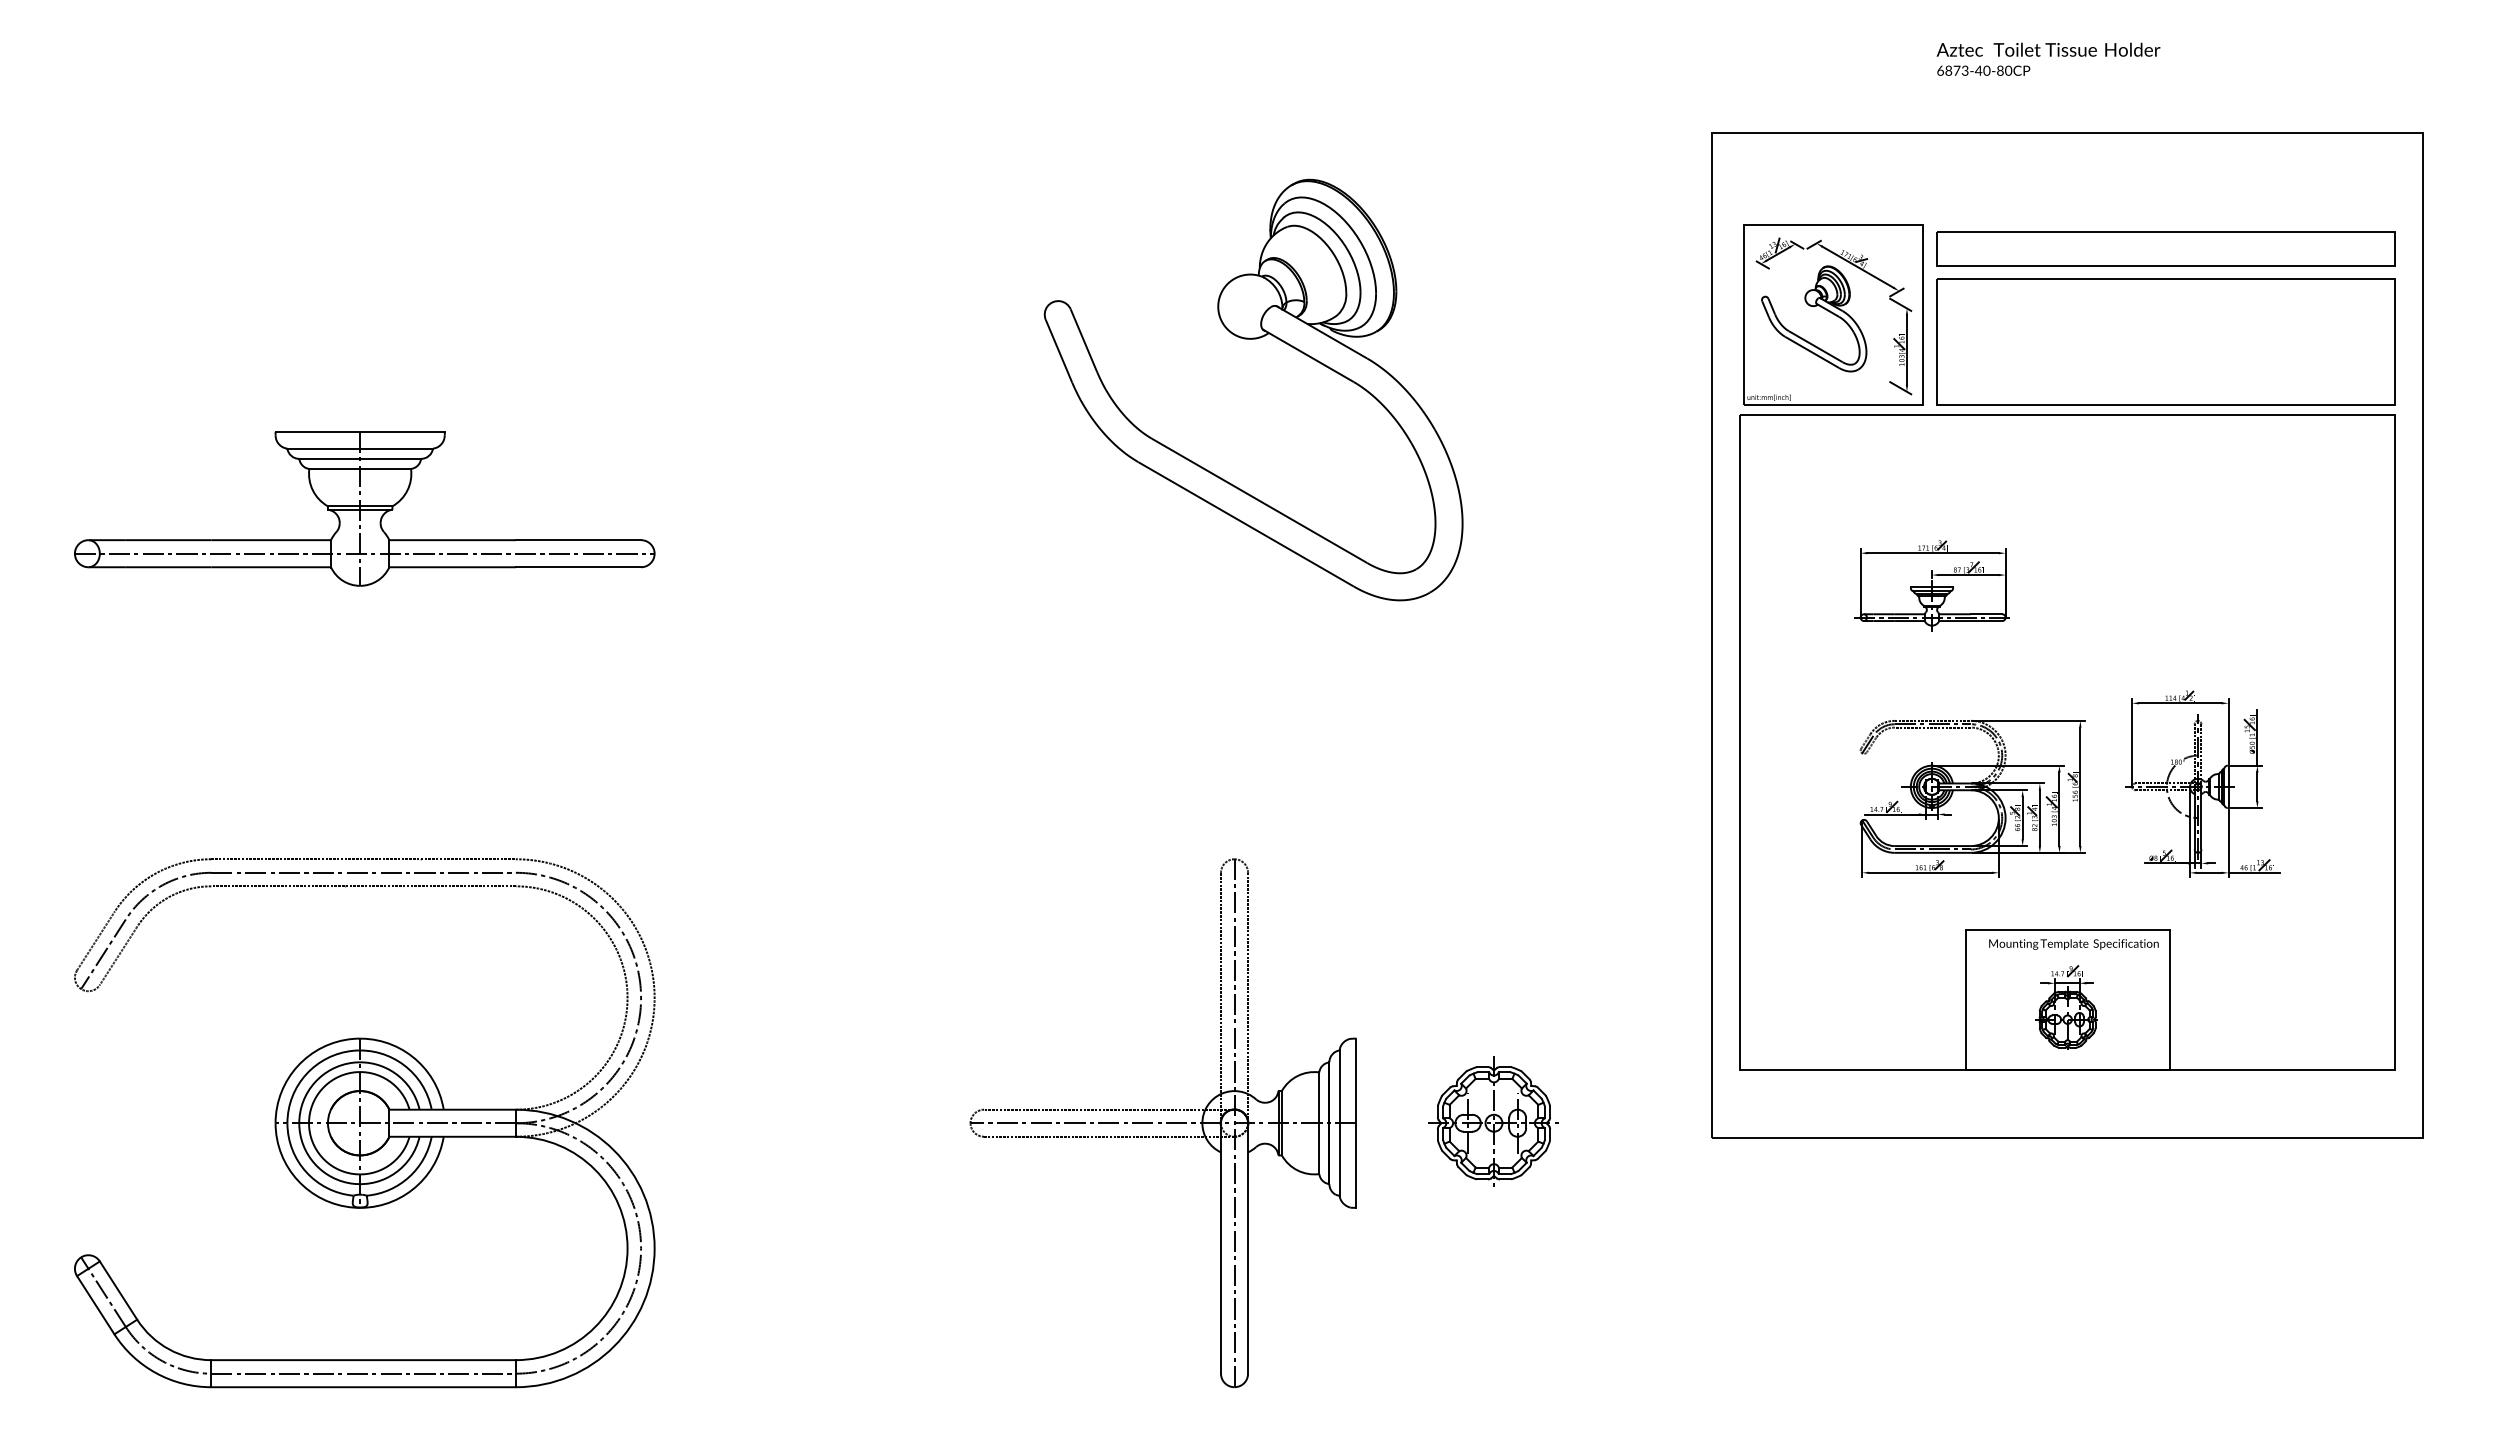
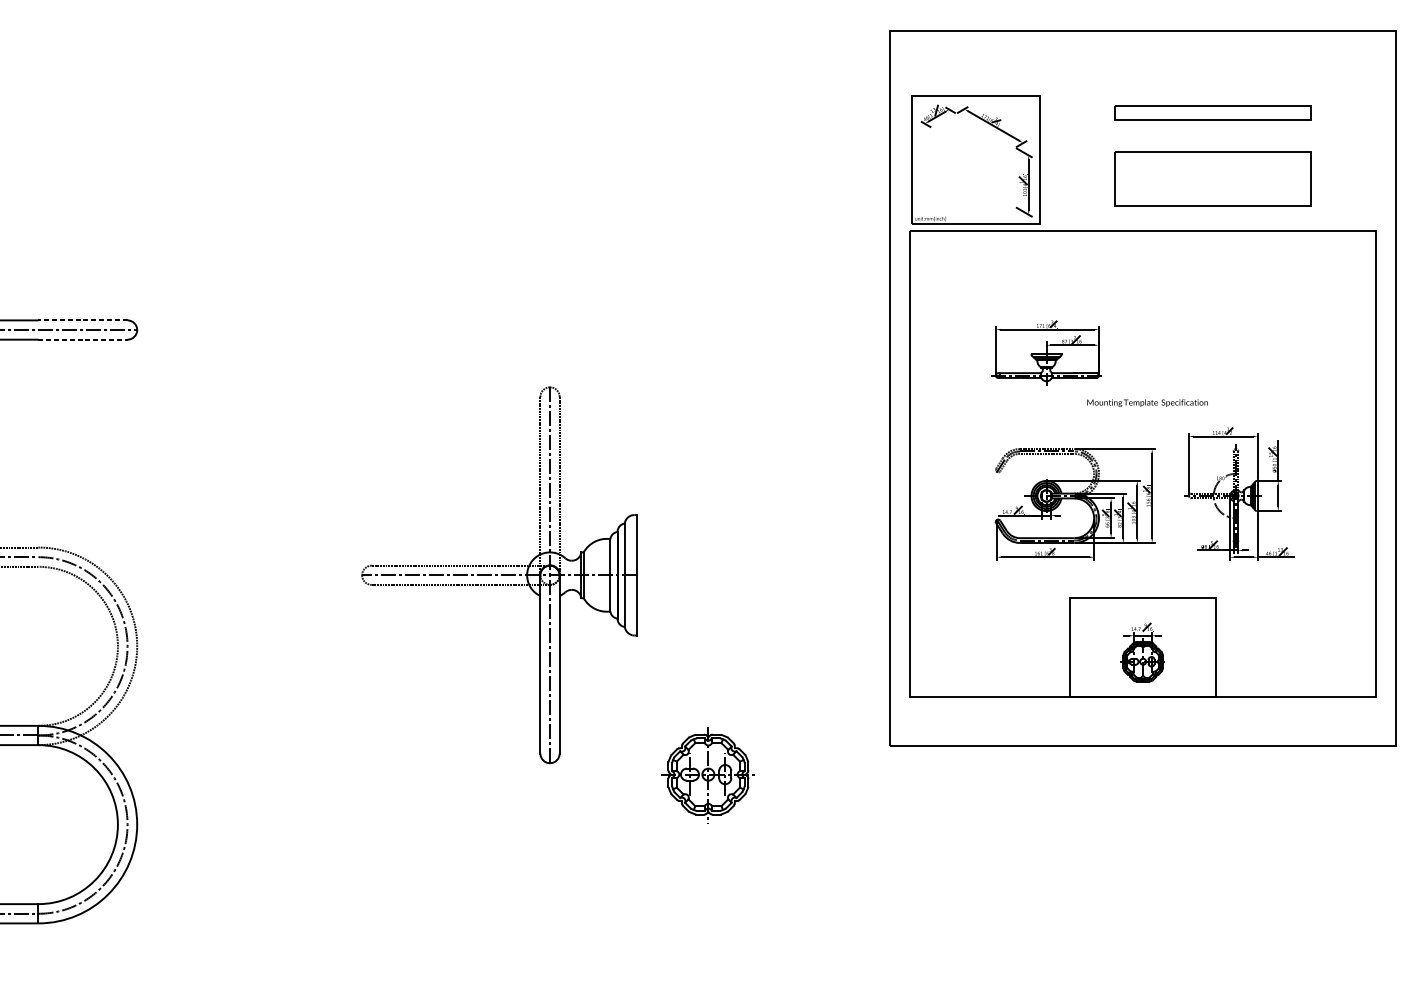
part: (2165, 248) -> (1212, 112), size x0.6
part: (1814, 306) -> (962, 154), removed
part: (1253, 339) -> (563, 177), removed
part: (2165, 341) -> (1212, 178), size x0.6
line: (578, 540) -> (83, 320), solid -> dashed
line: (578, 567) -> (83, 339), solid -> dashed
text: (2073, 944) -> (1147, 403), moved
part: (1493, 1121) -> (708, 773), moved
part: (1162, 1123) -> (498, 575), moved

